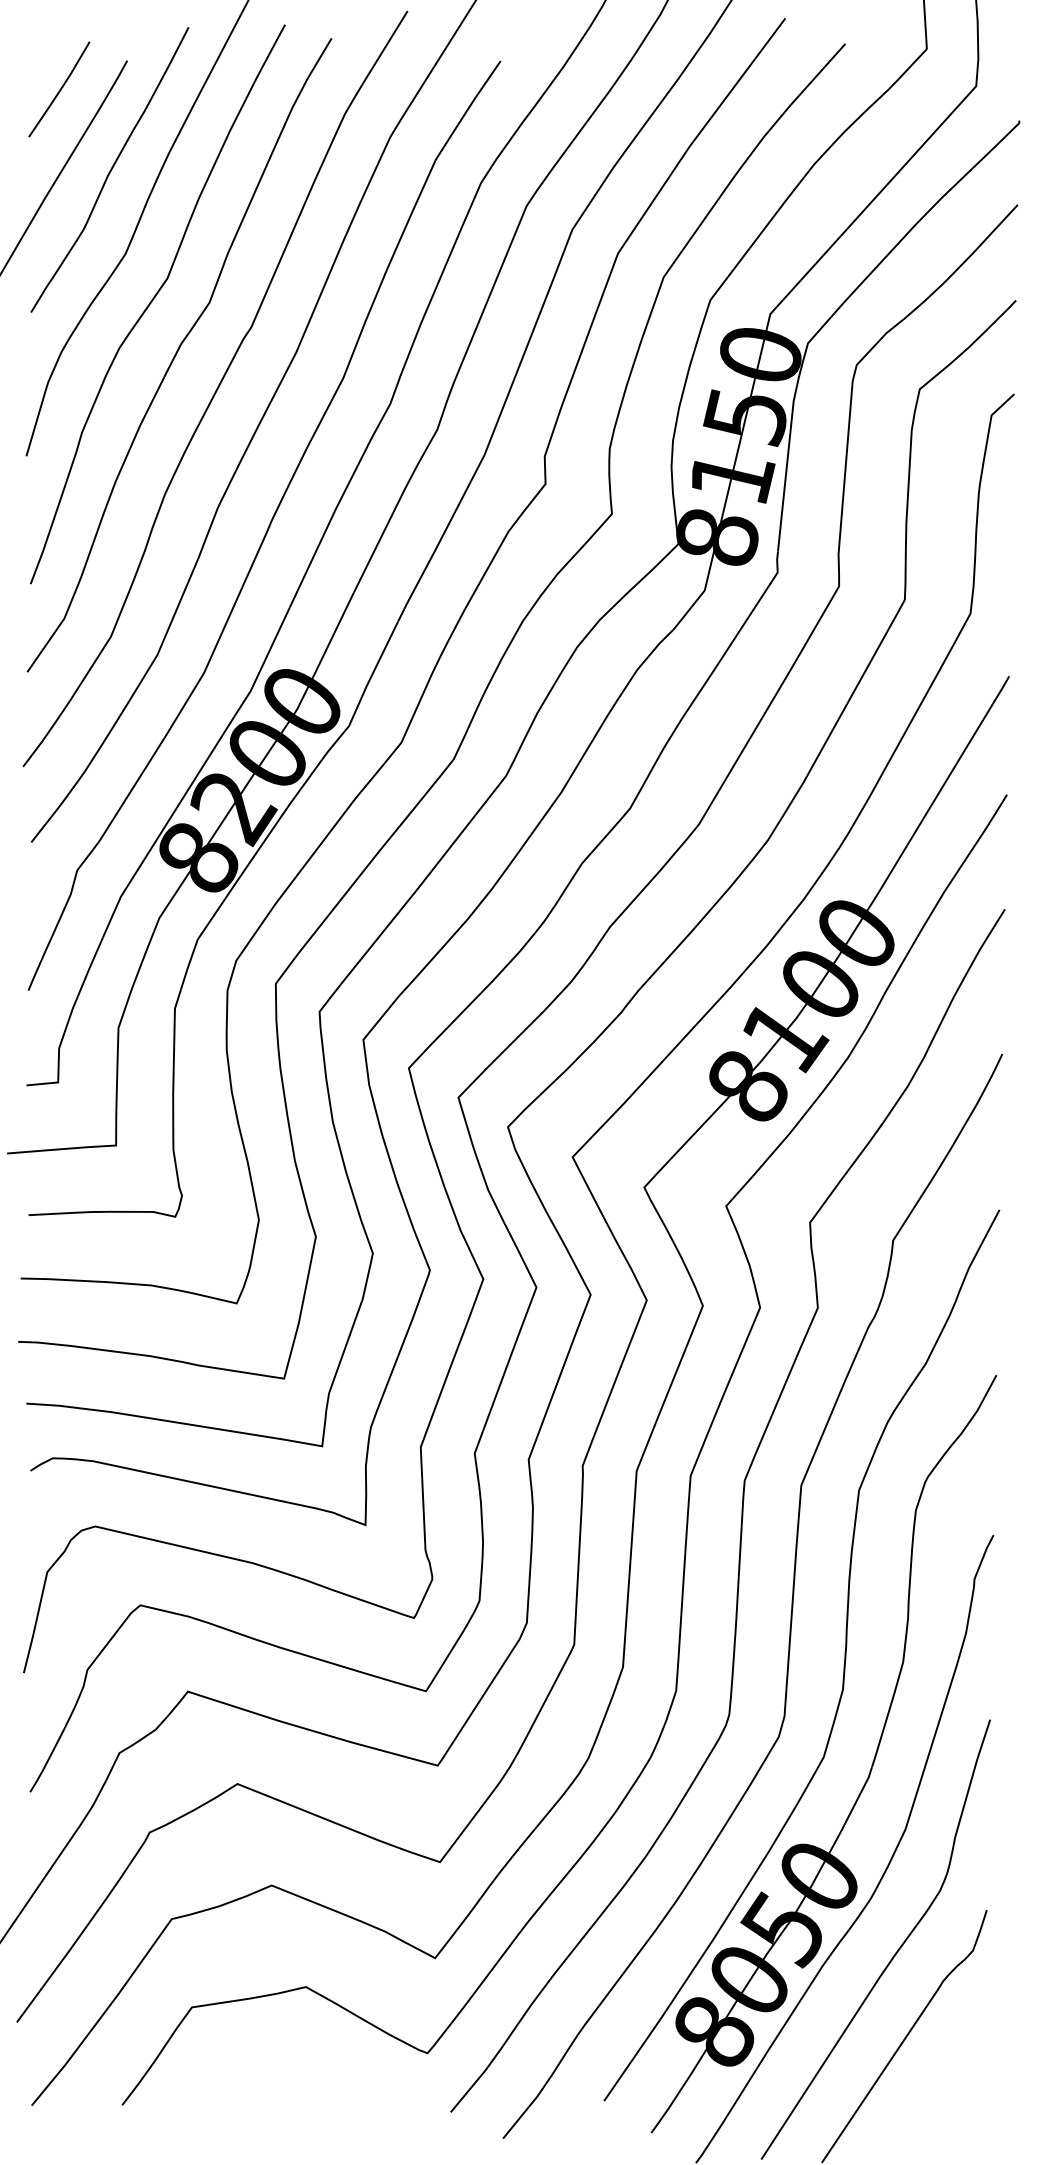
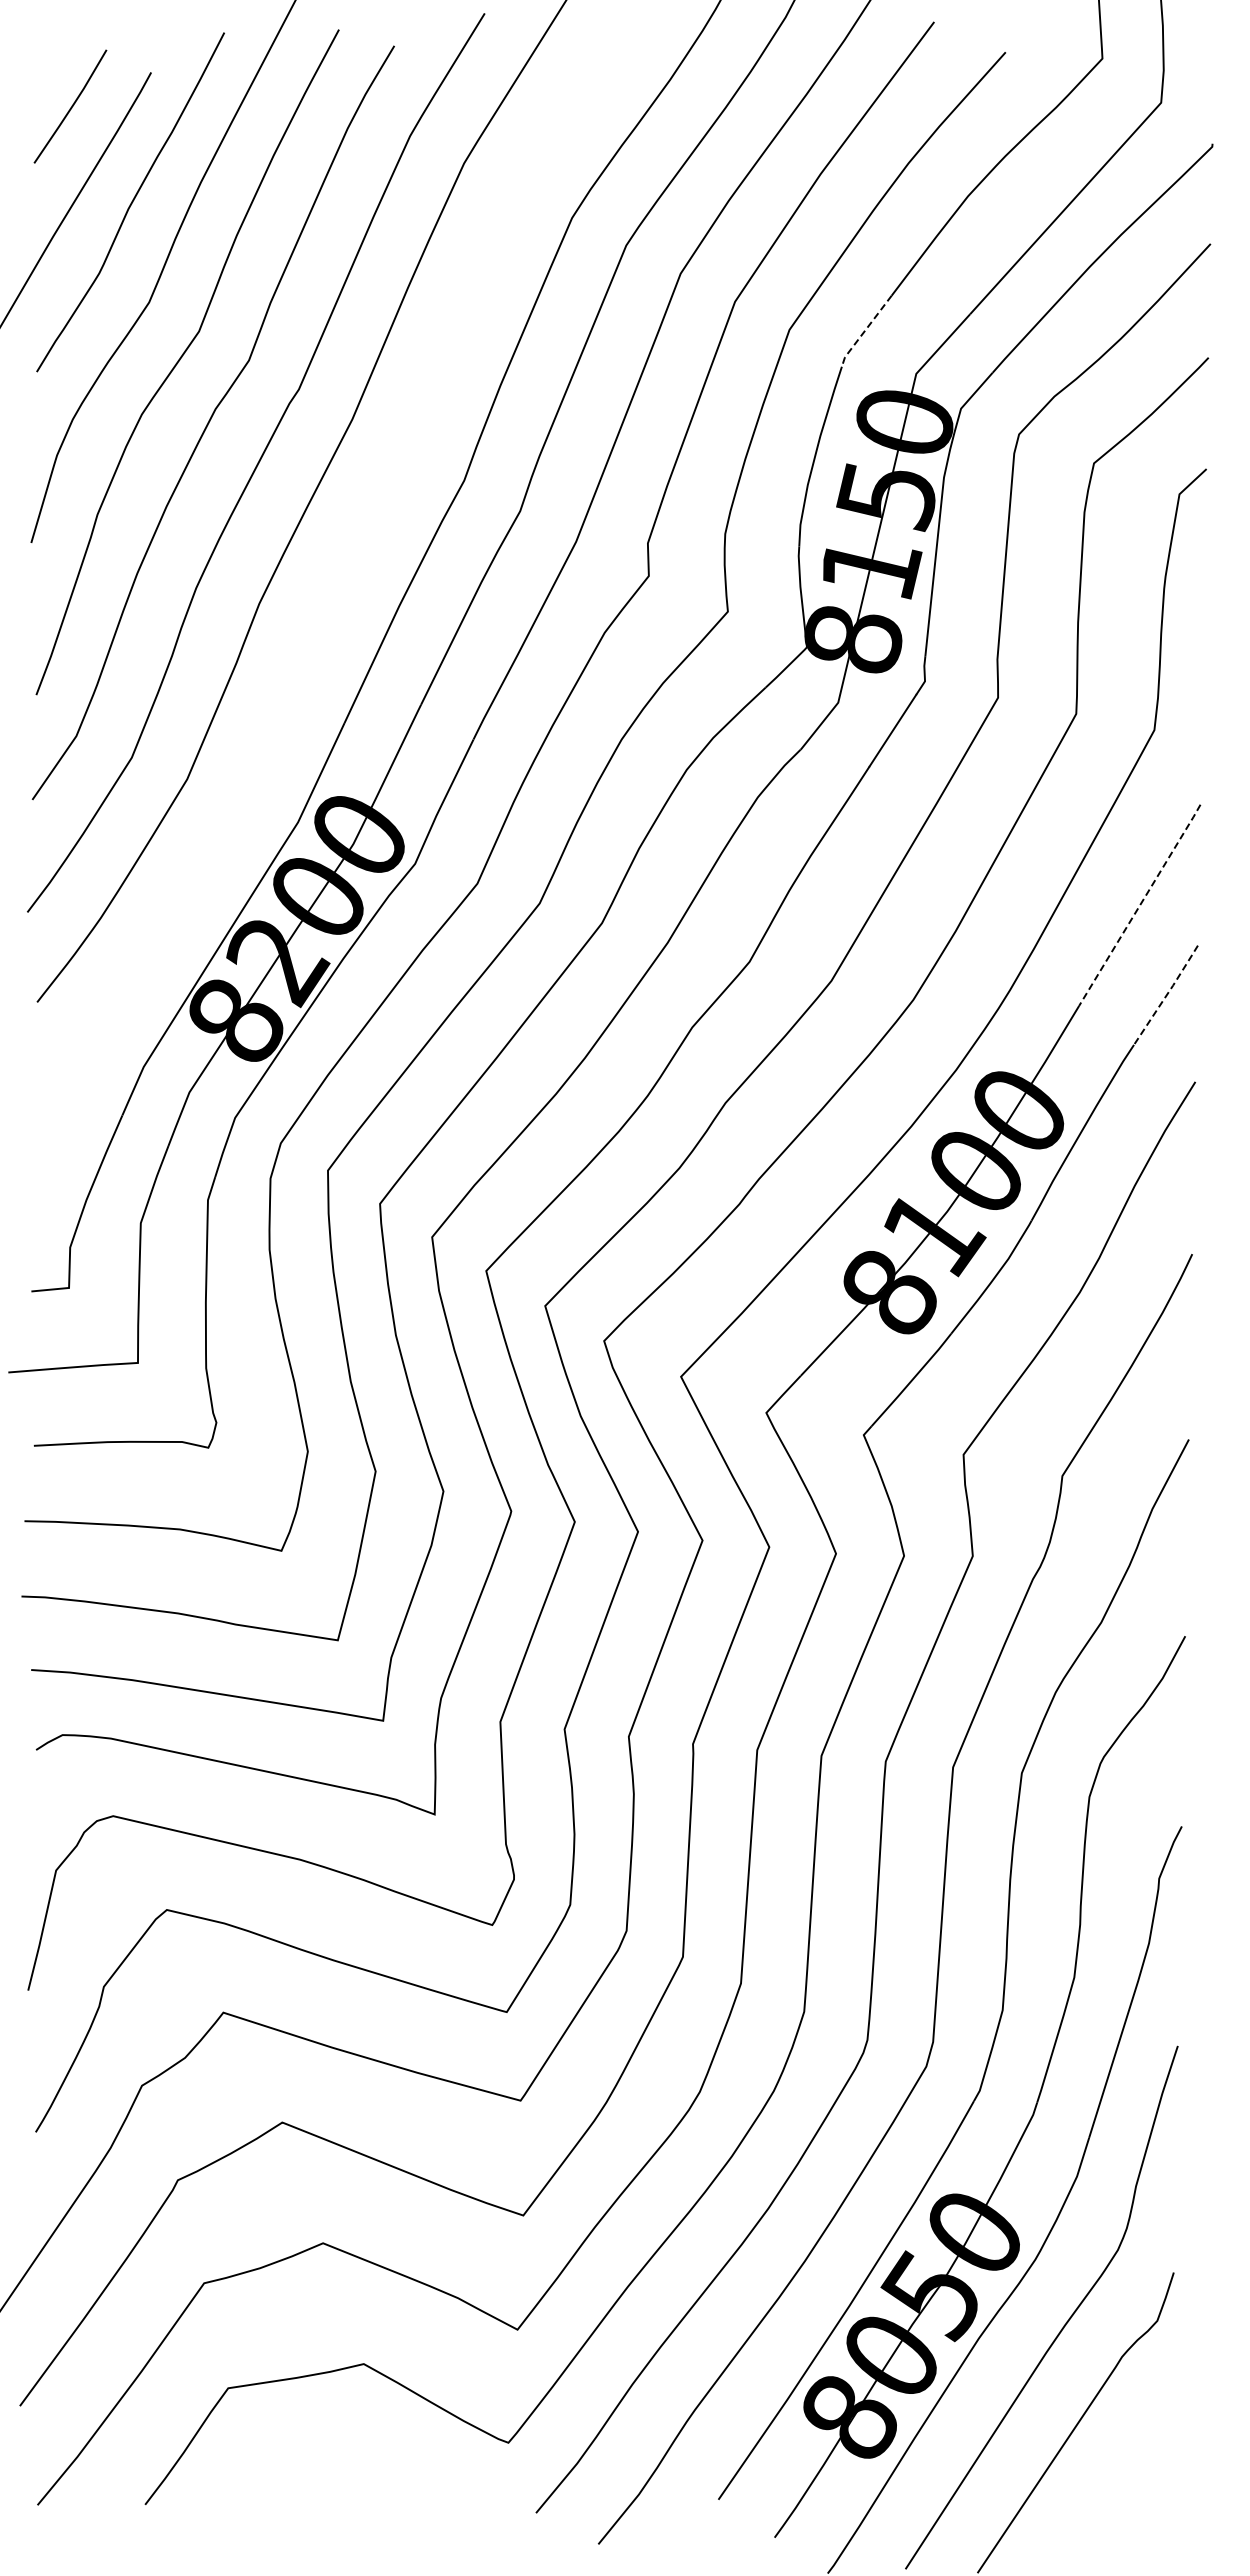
line: (726, 278) -> (864, 331), solid -> dashed
curve: (267, 527) -> (318, 627), removed
line: (958, 760) -> (1140, 905), solid -> dashed
line: (981, 835) -> (1167, 994), solid -> dashed

